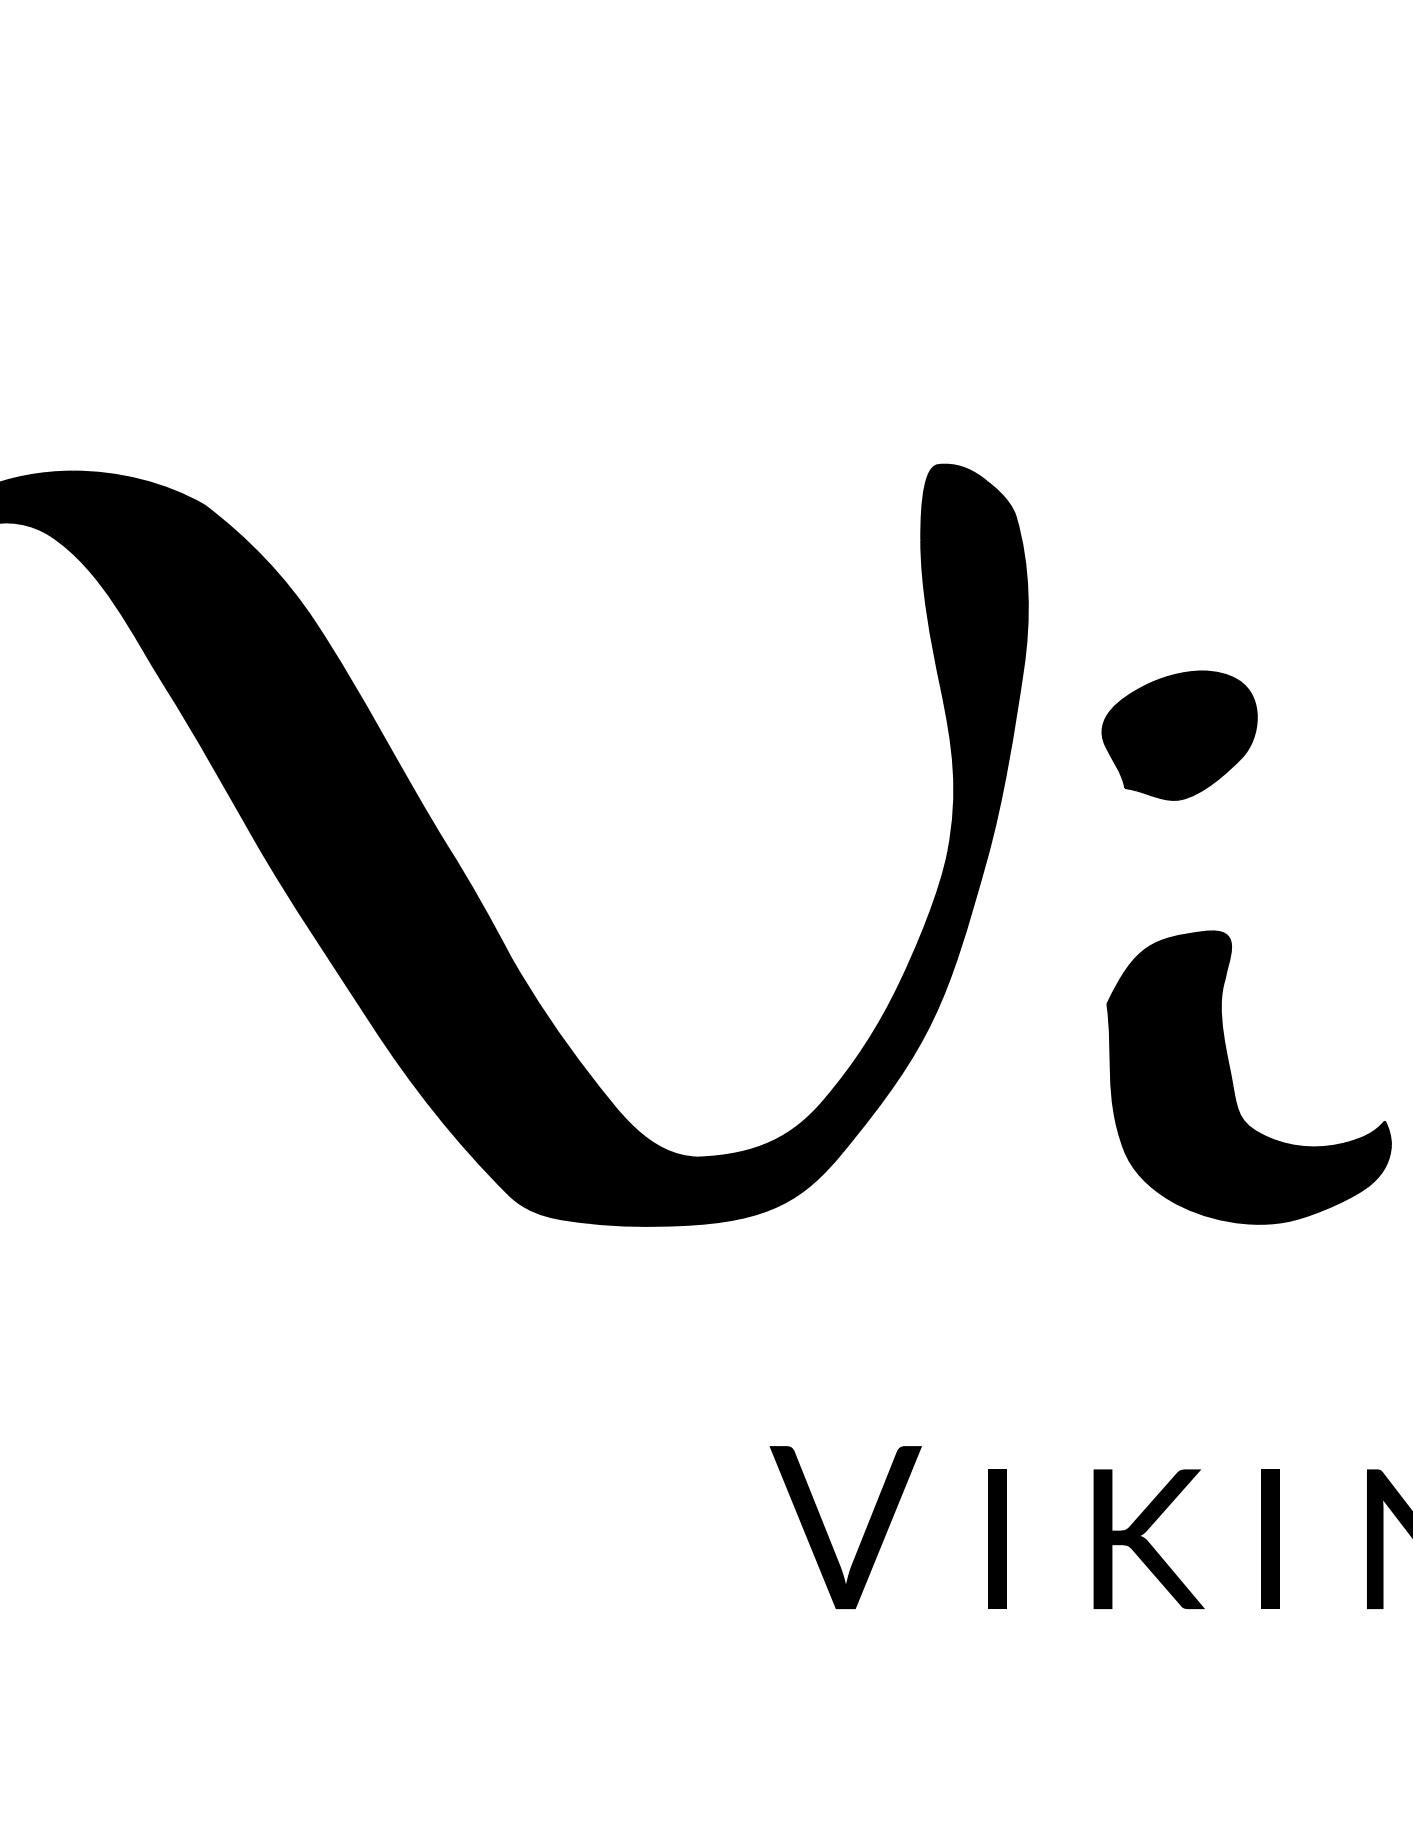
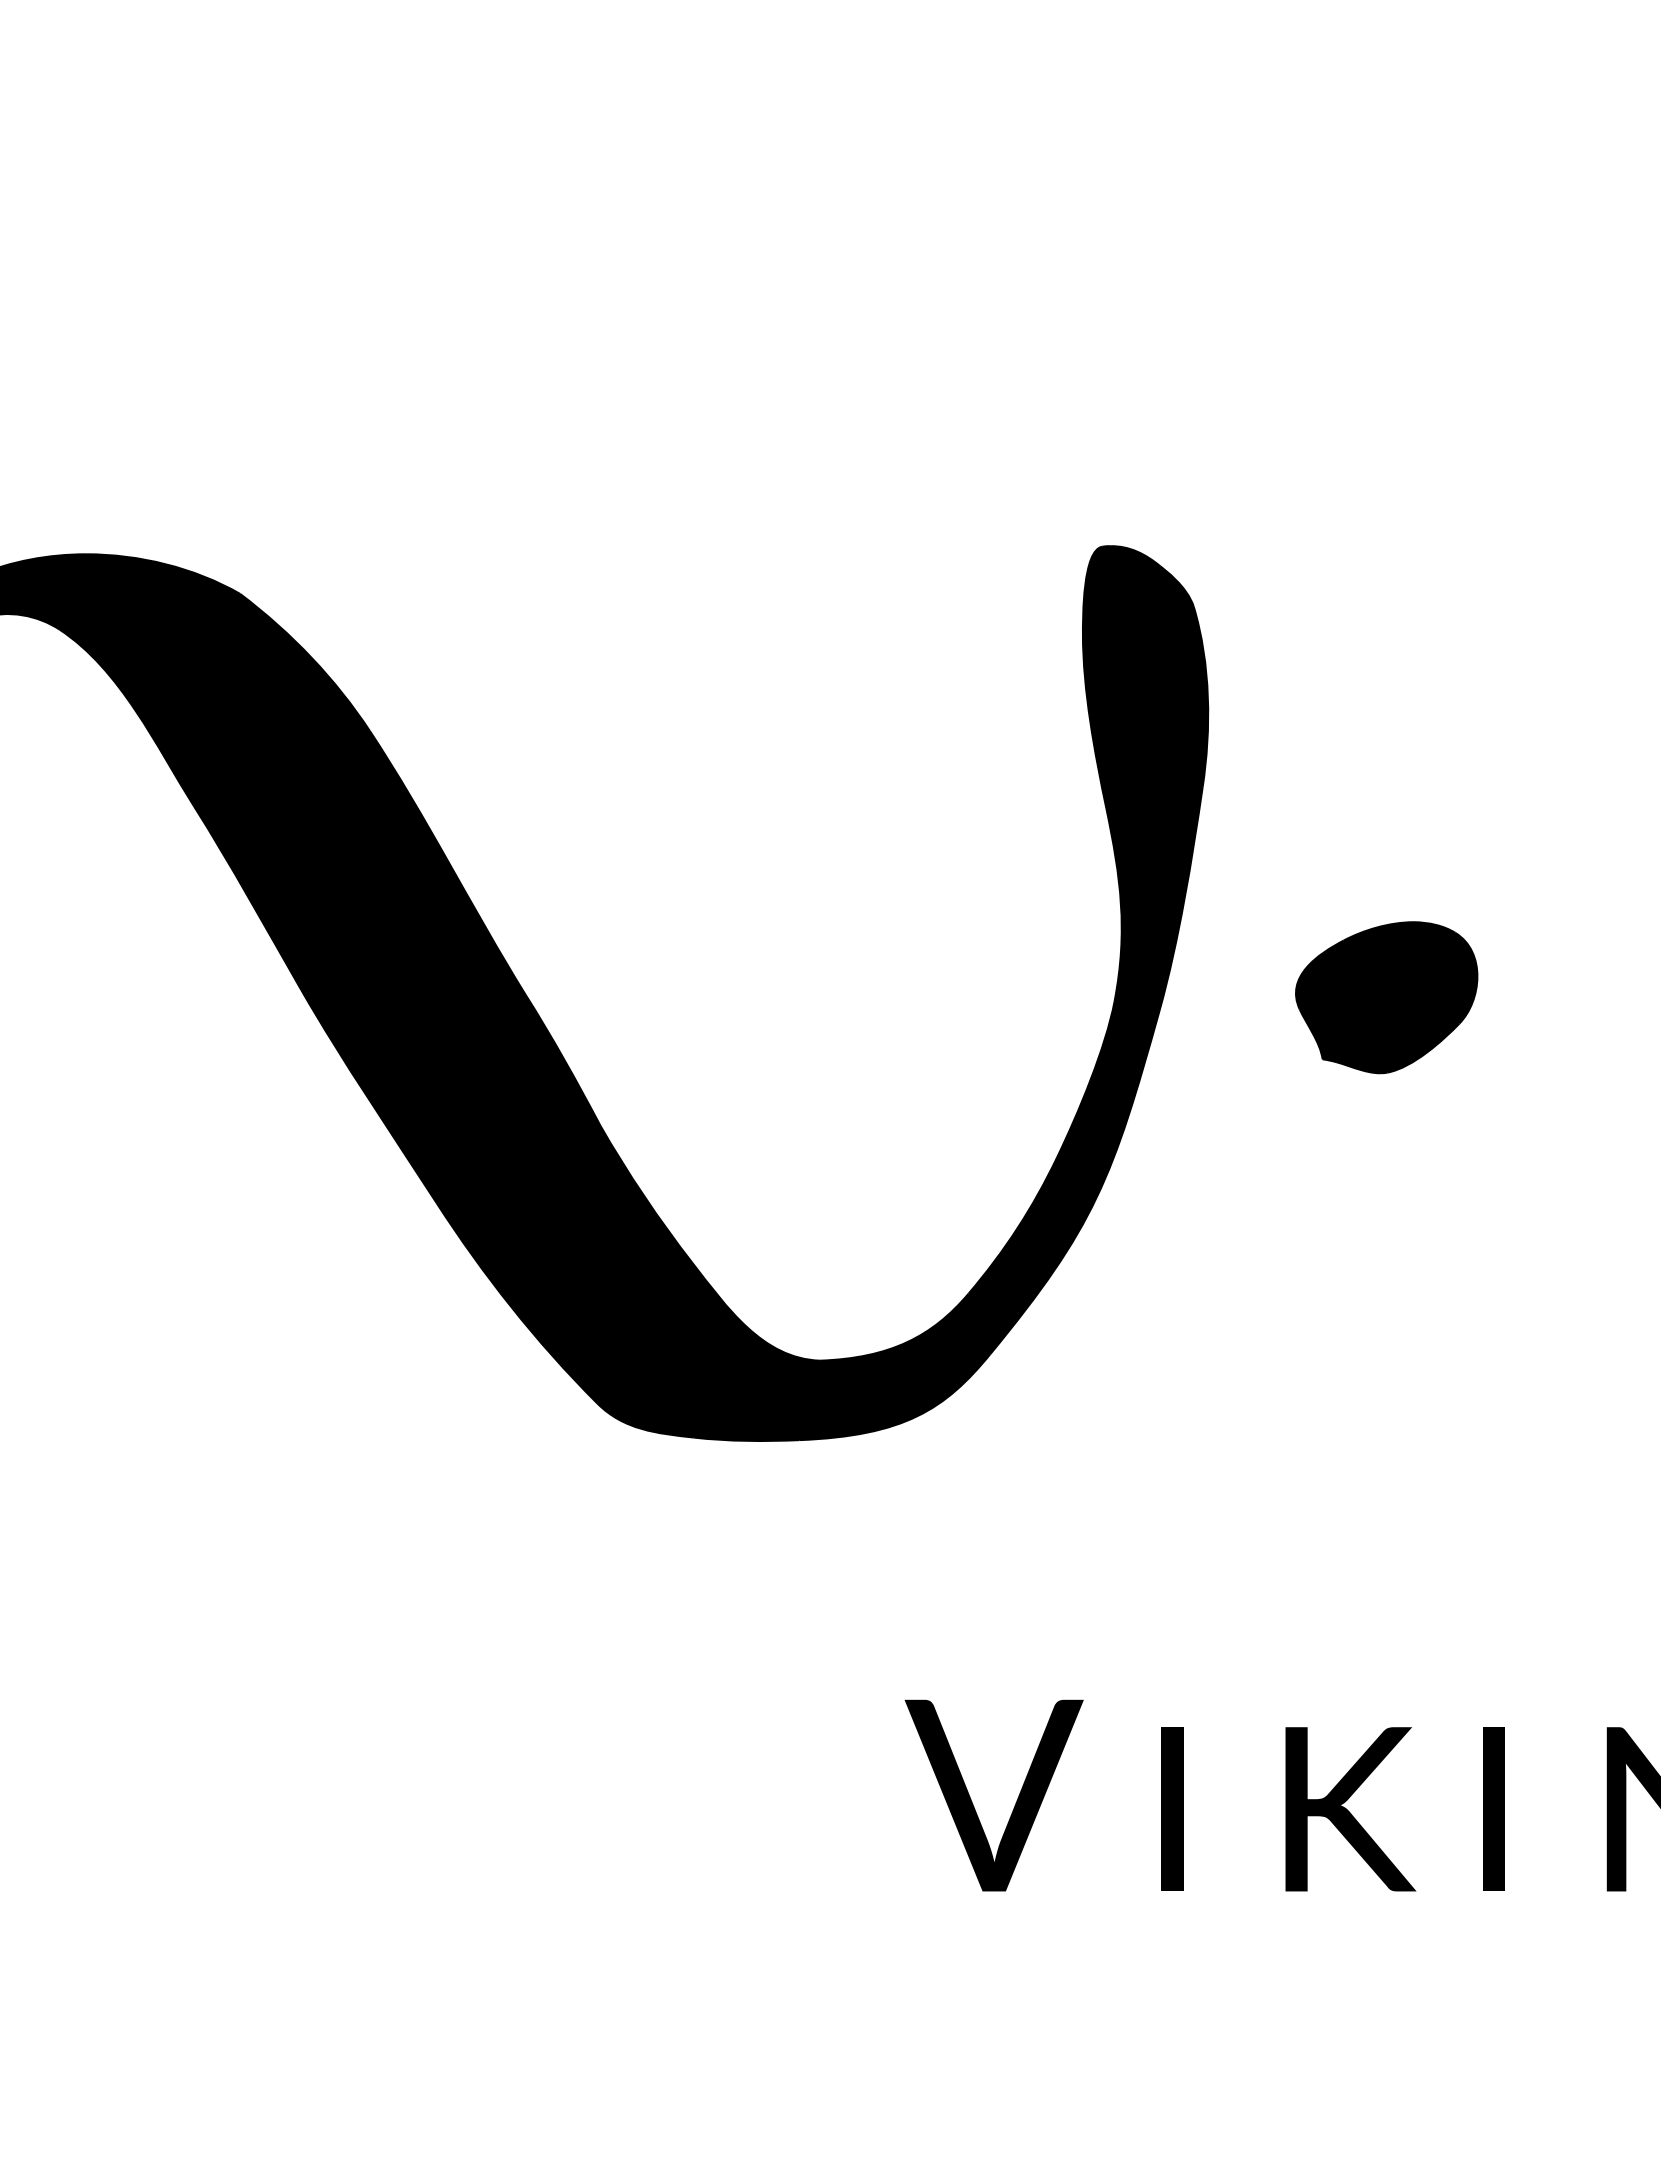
part: (1179, 735) -> (1386, 997), moved
part: (1233, 1082) -> (1449, 1272), removed

